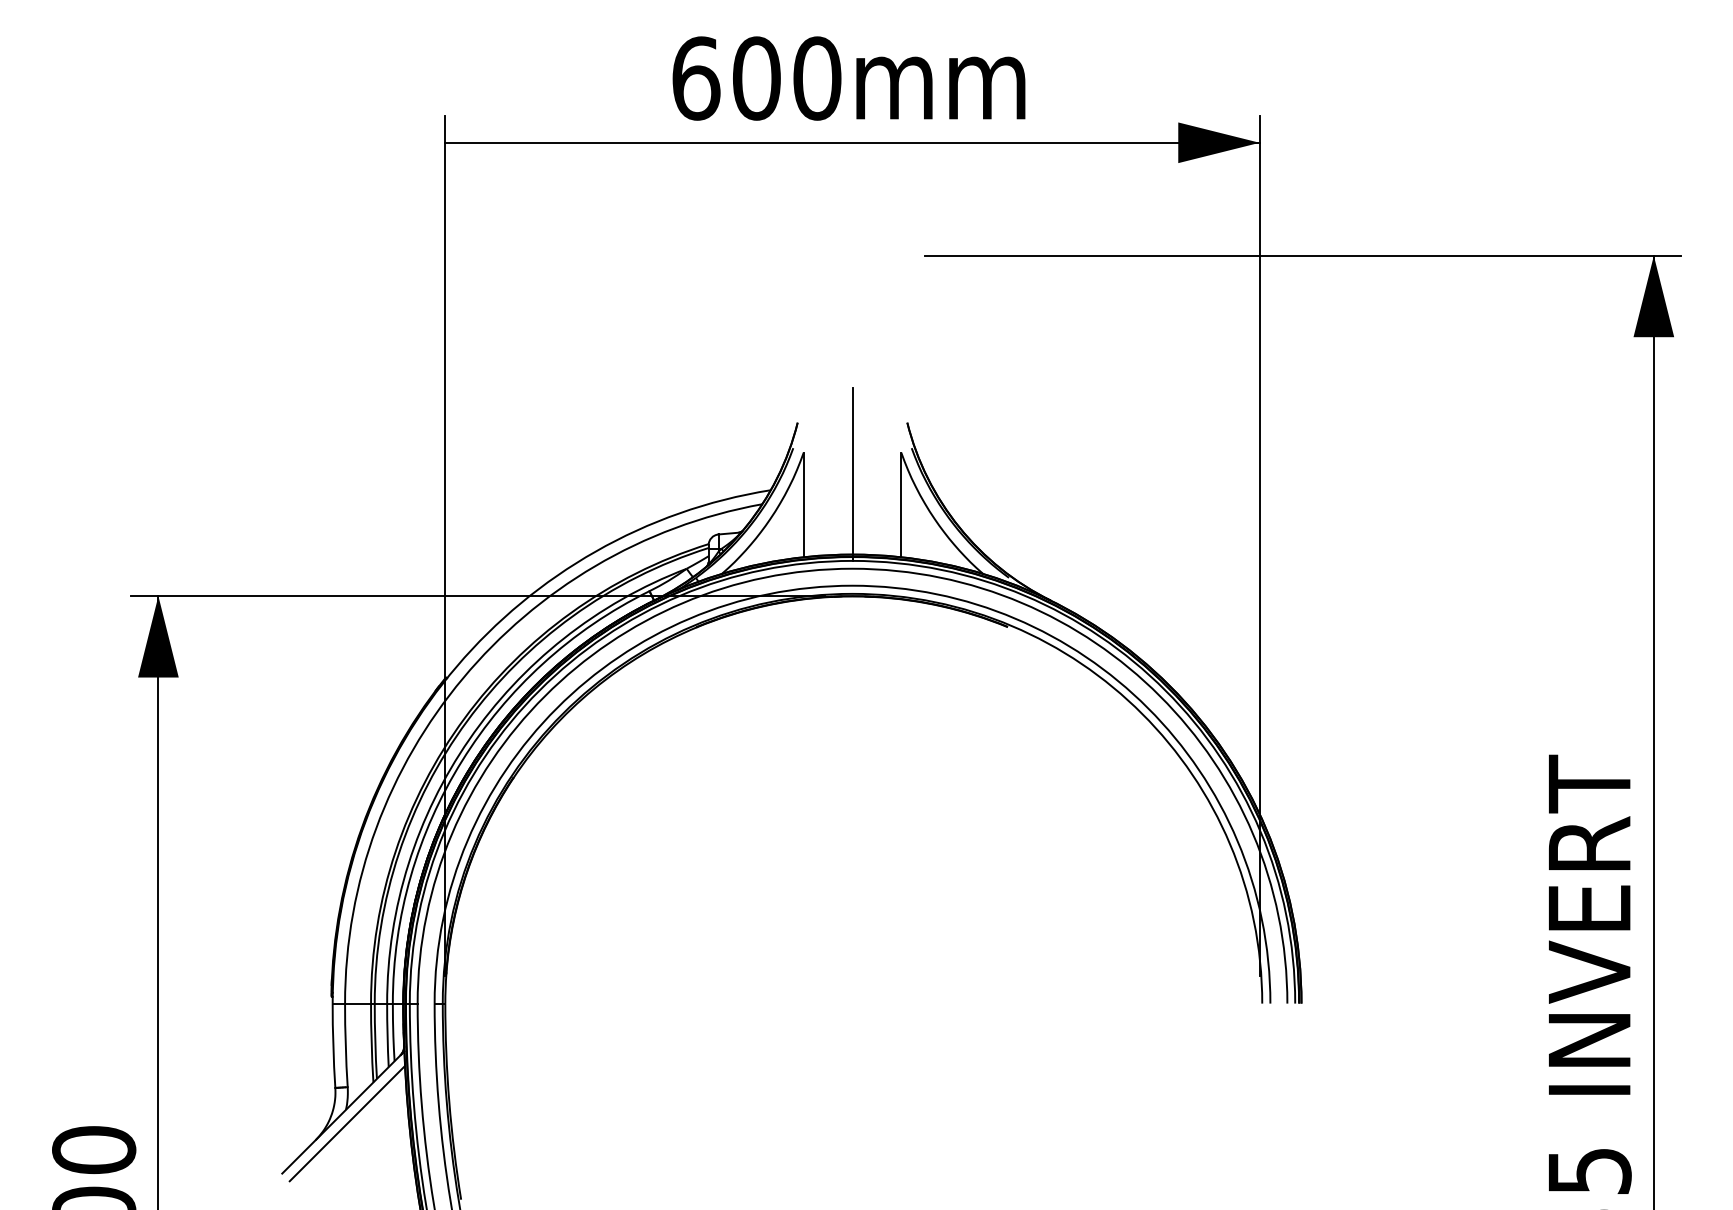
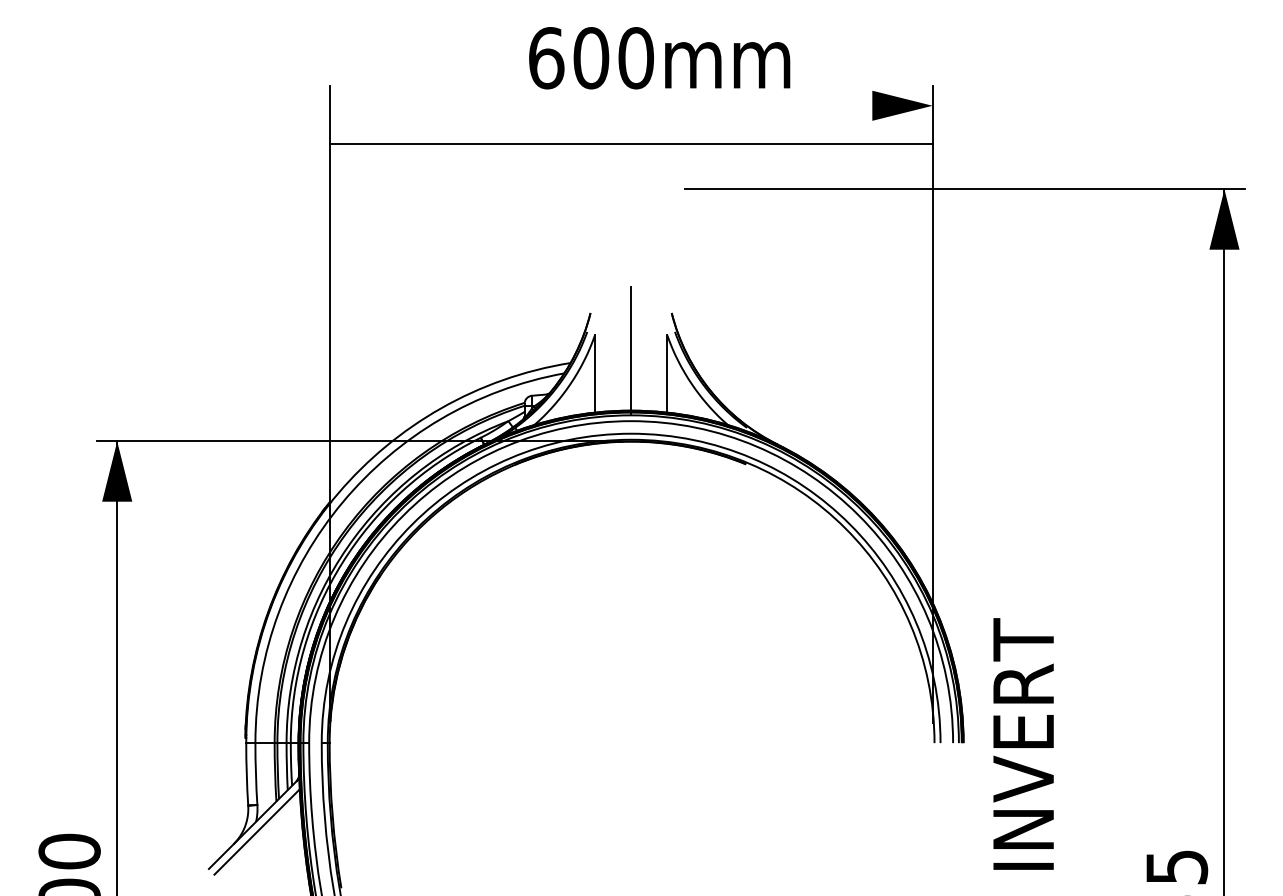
text: (848, 78) -> (659, 58), moved
line: (852, 142) -> (631, 143), moved
text: (1589, 924) -> (1023, 743), moved

